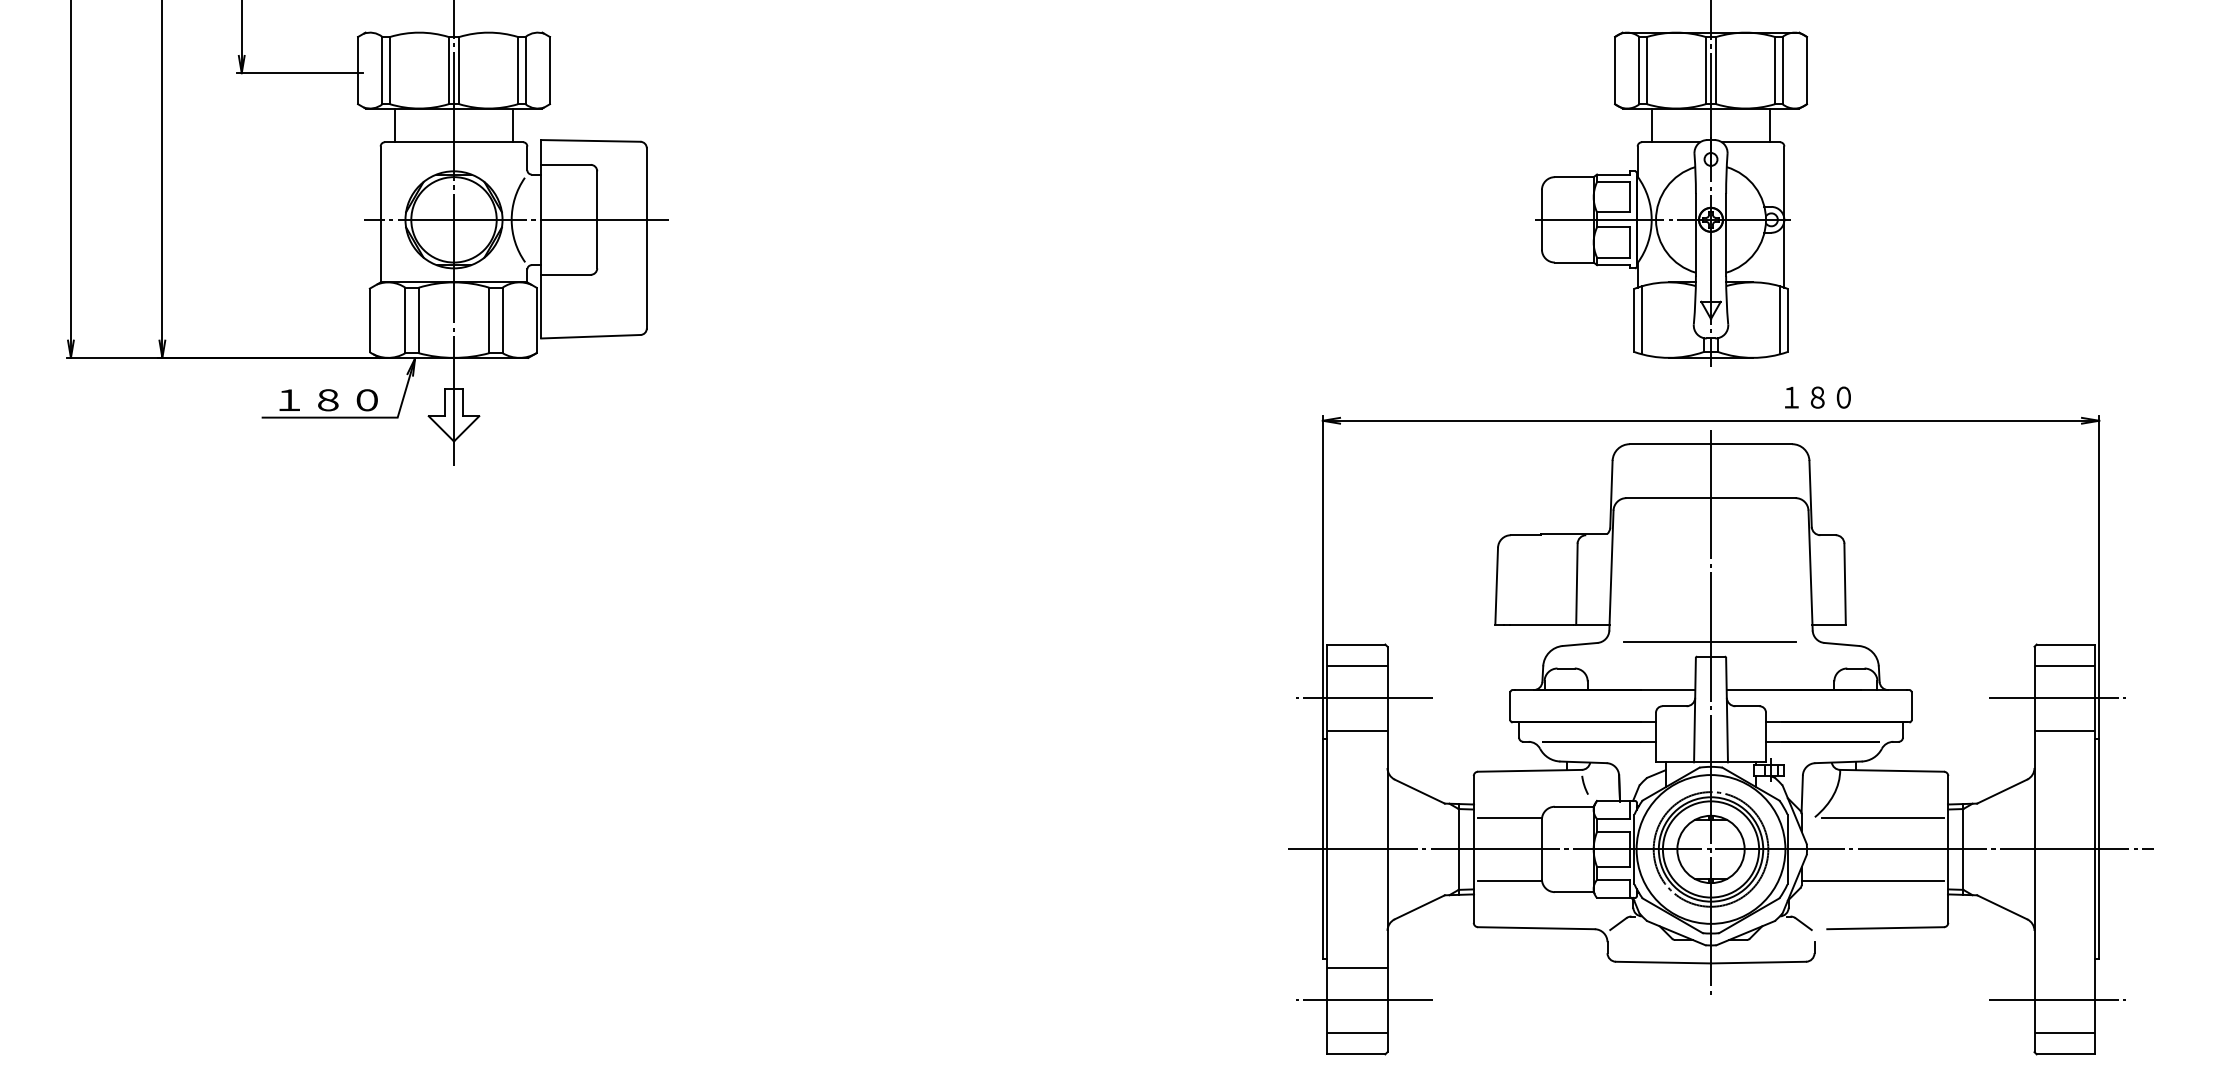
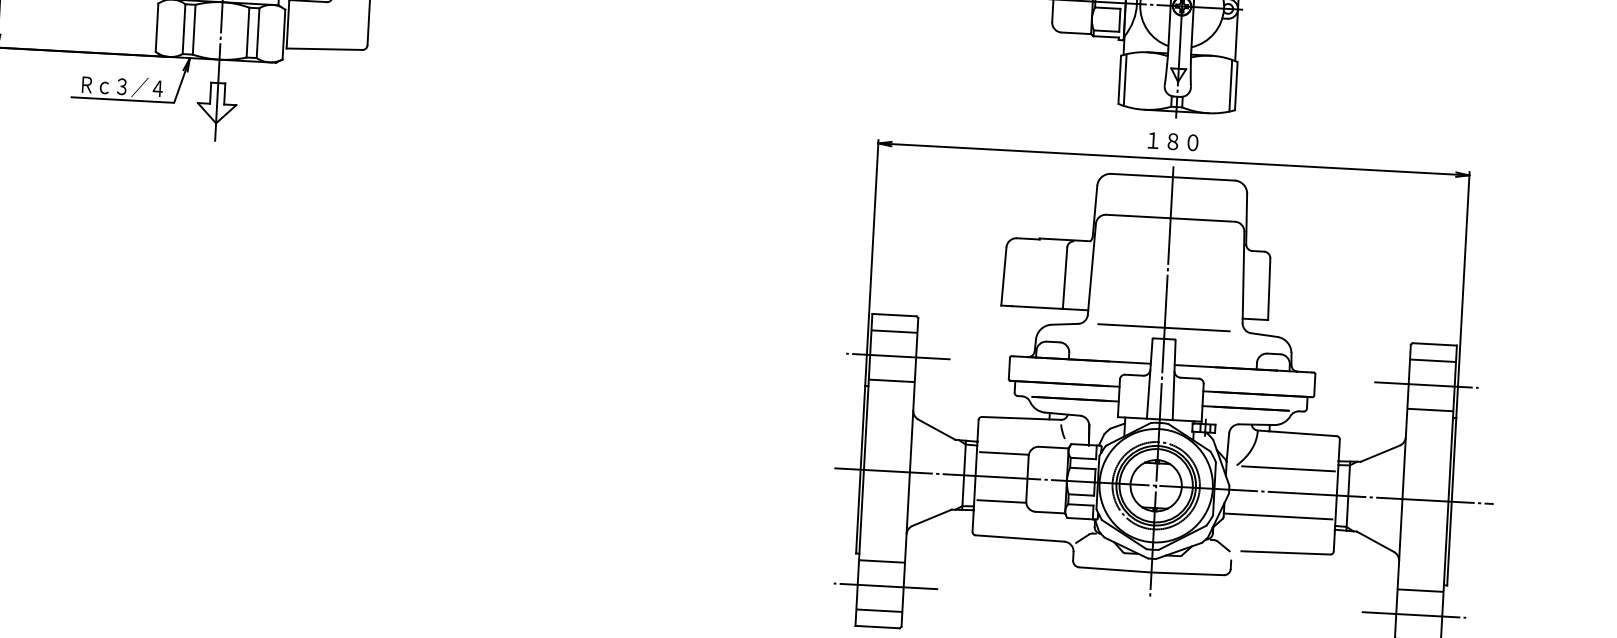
text: (1817, 397) -> (1172, 141), moved
text: (328, 399) -> (122, 86), １８０ -> Ｒｃ３／４
line: (2064, 968) -> (1420, 590), added

